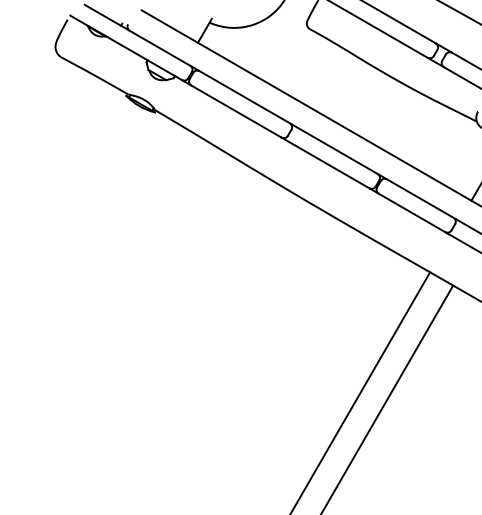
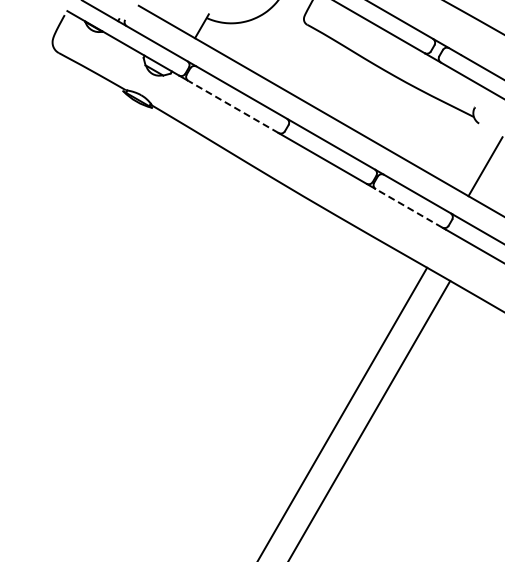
line: (236, 111) -> (233, 106), solid -> dashed
line: (411, 213) -> (408, 208), solid -> dashed

